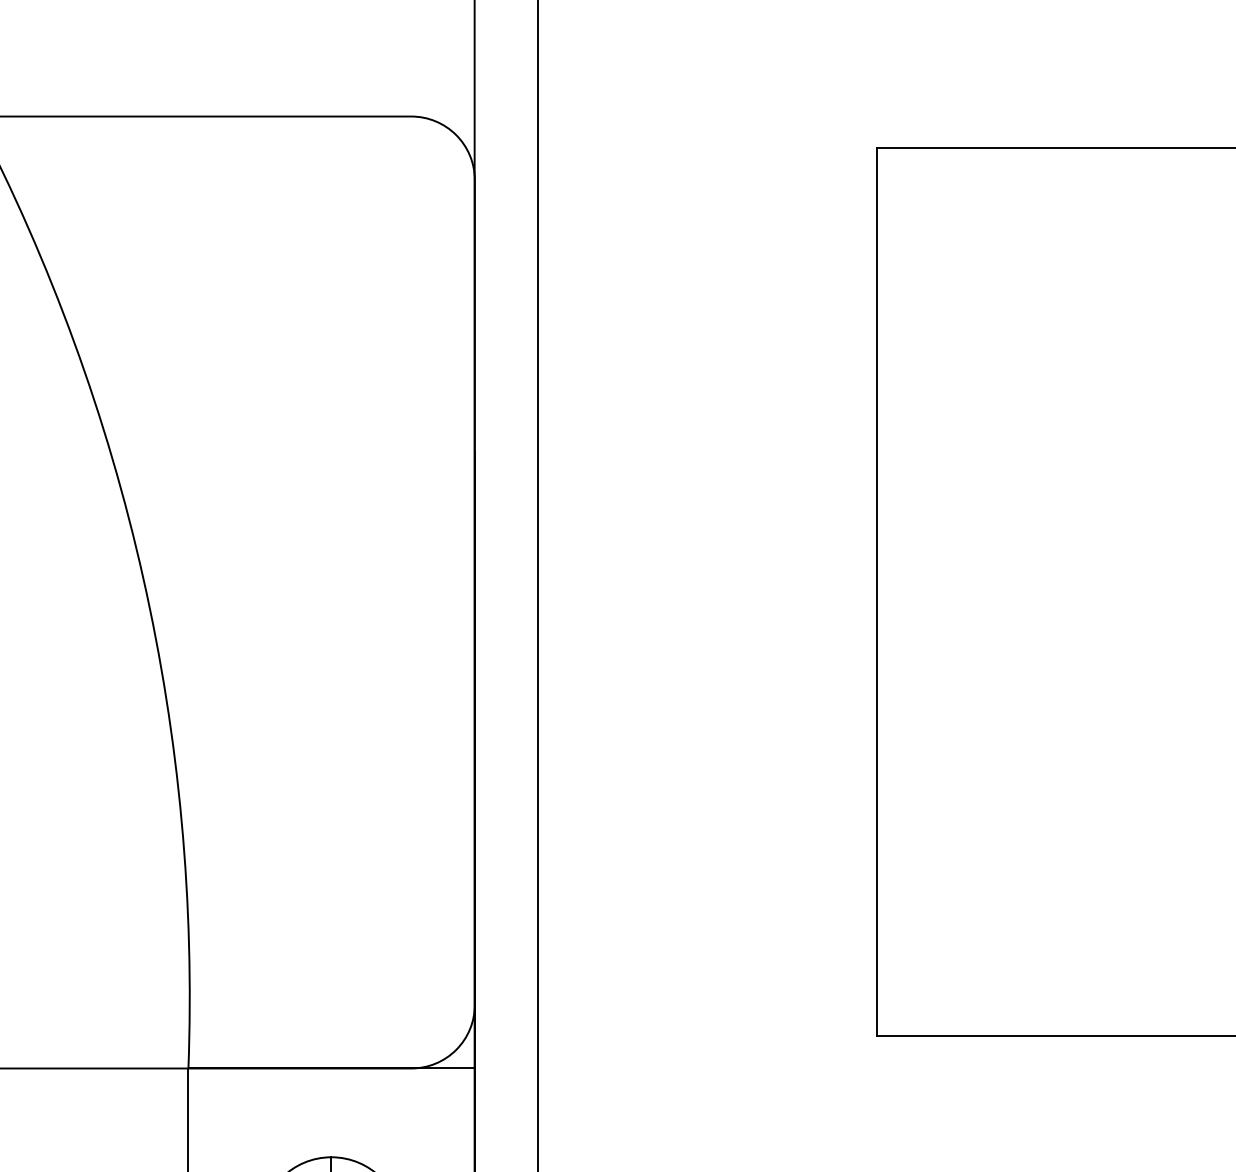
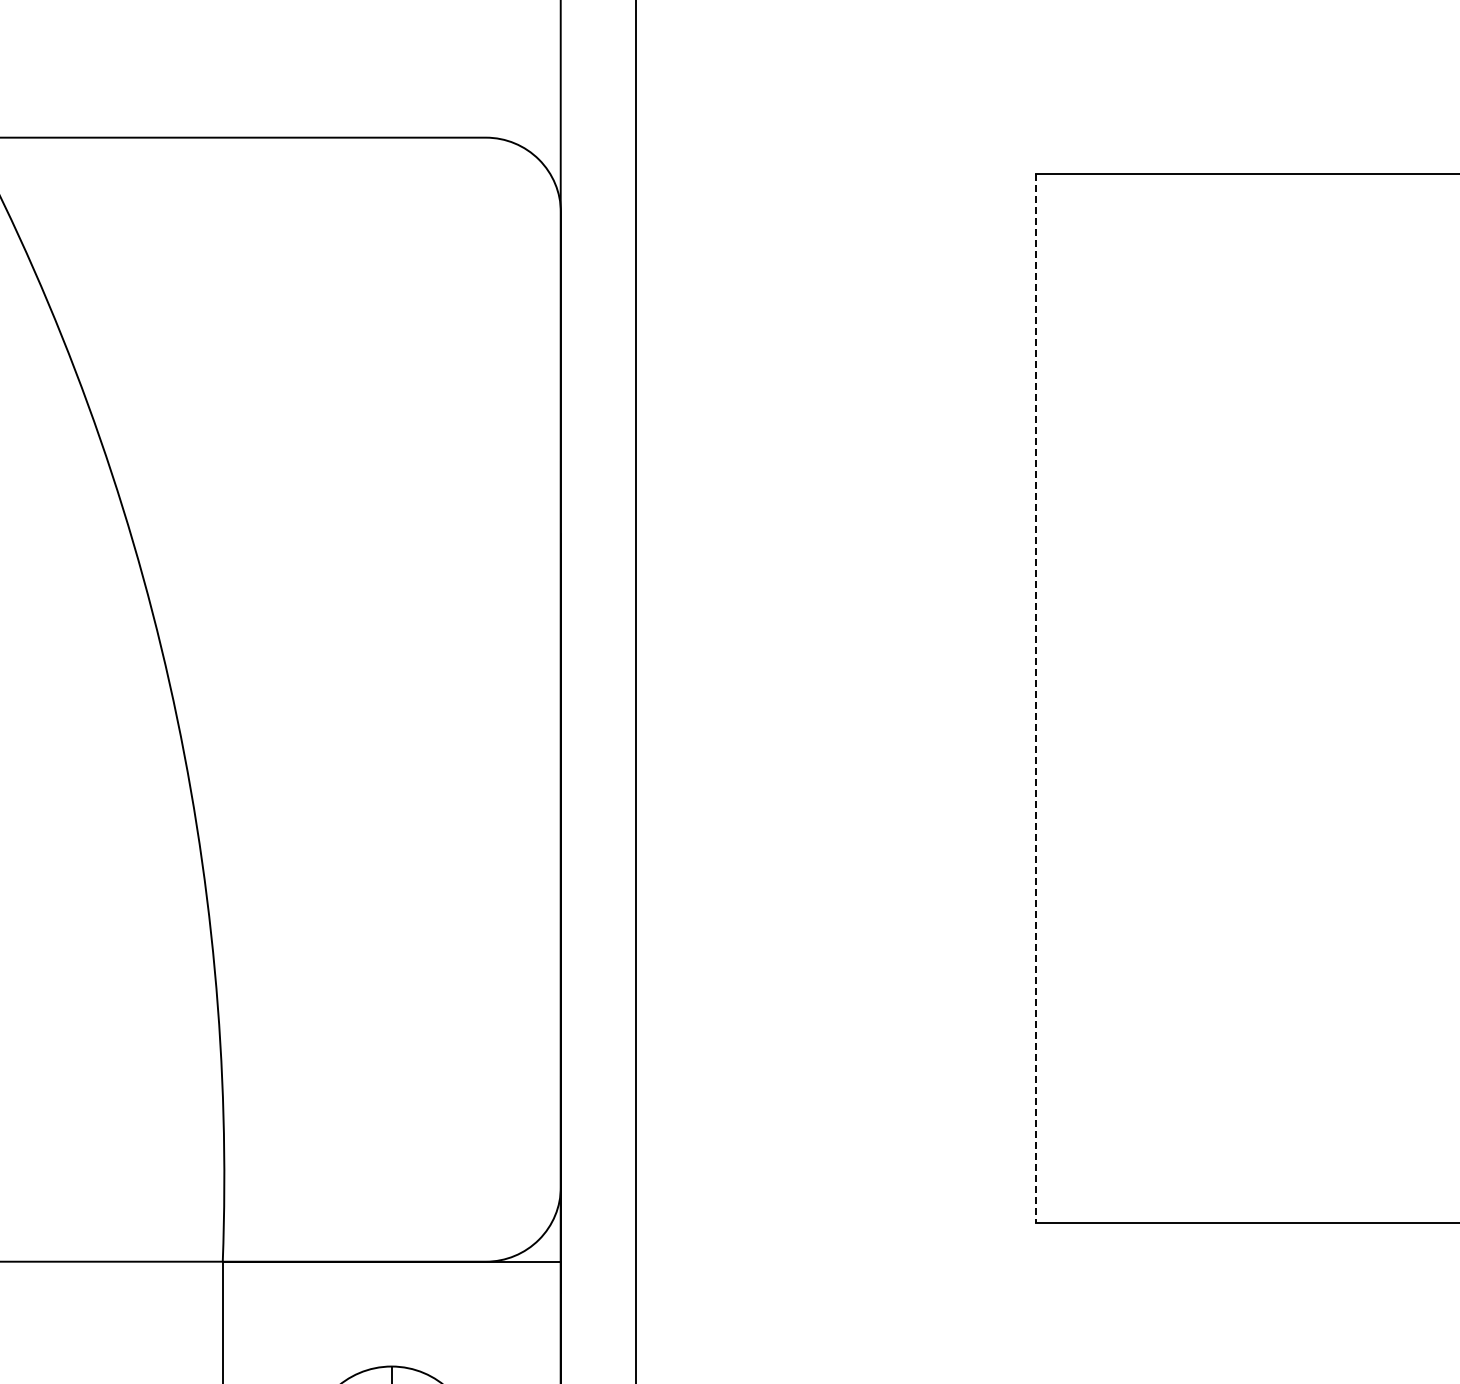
line: (876, 591) -> (1035, 698), solid -> dashed

